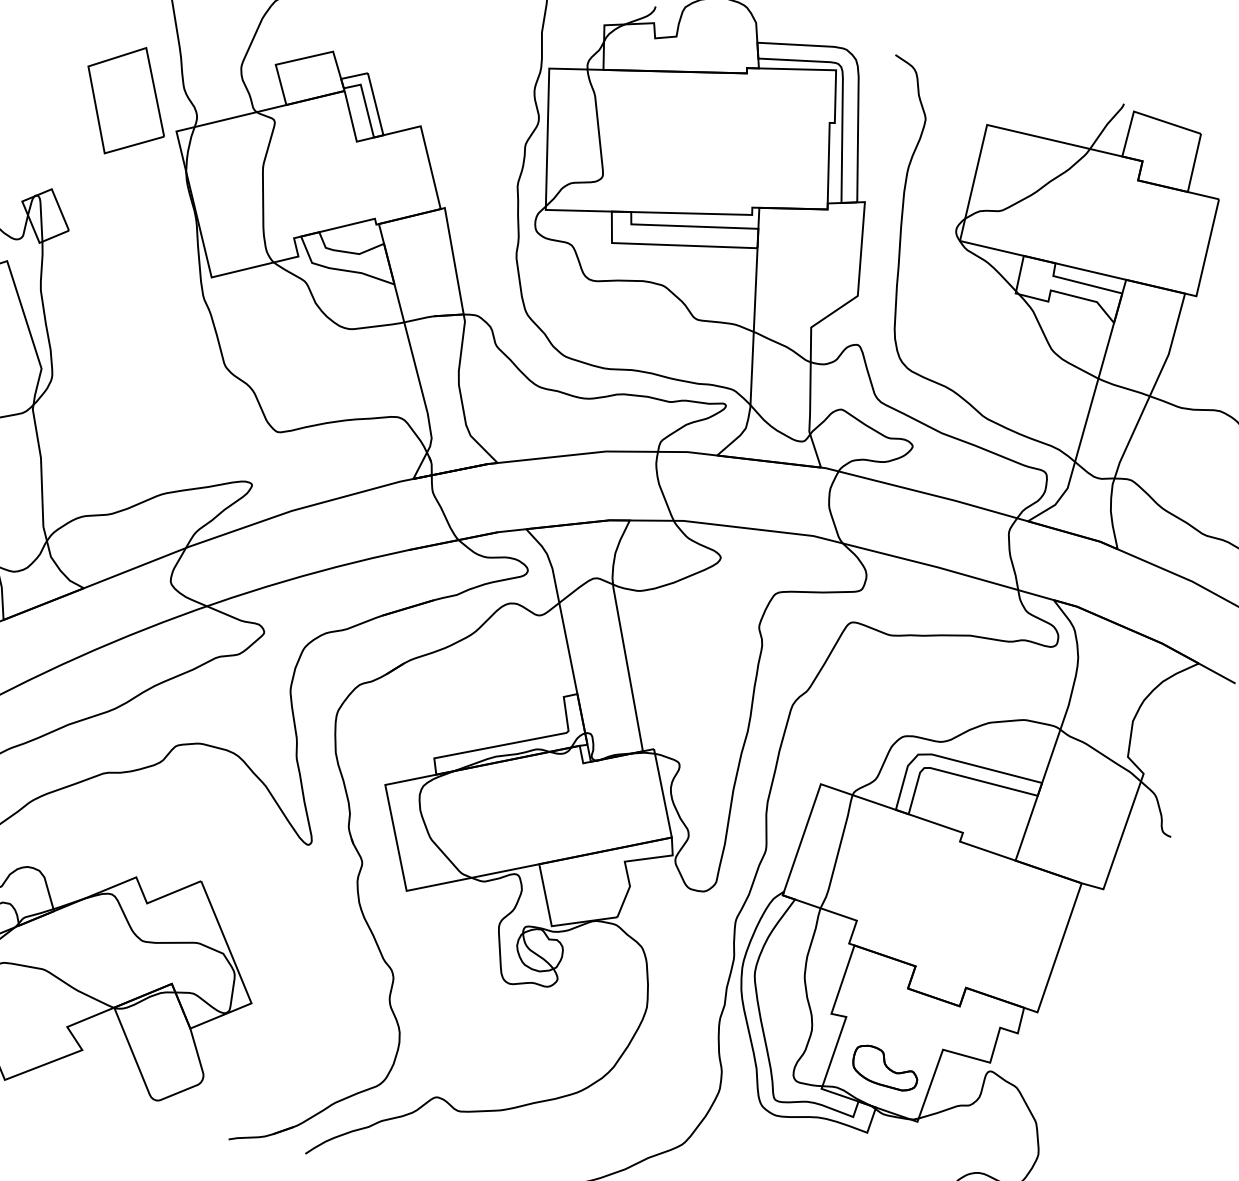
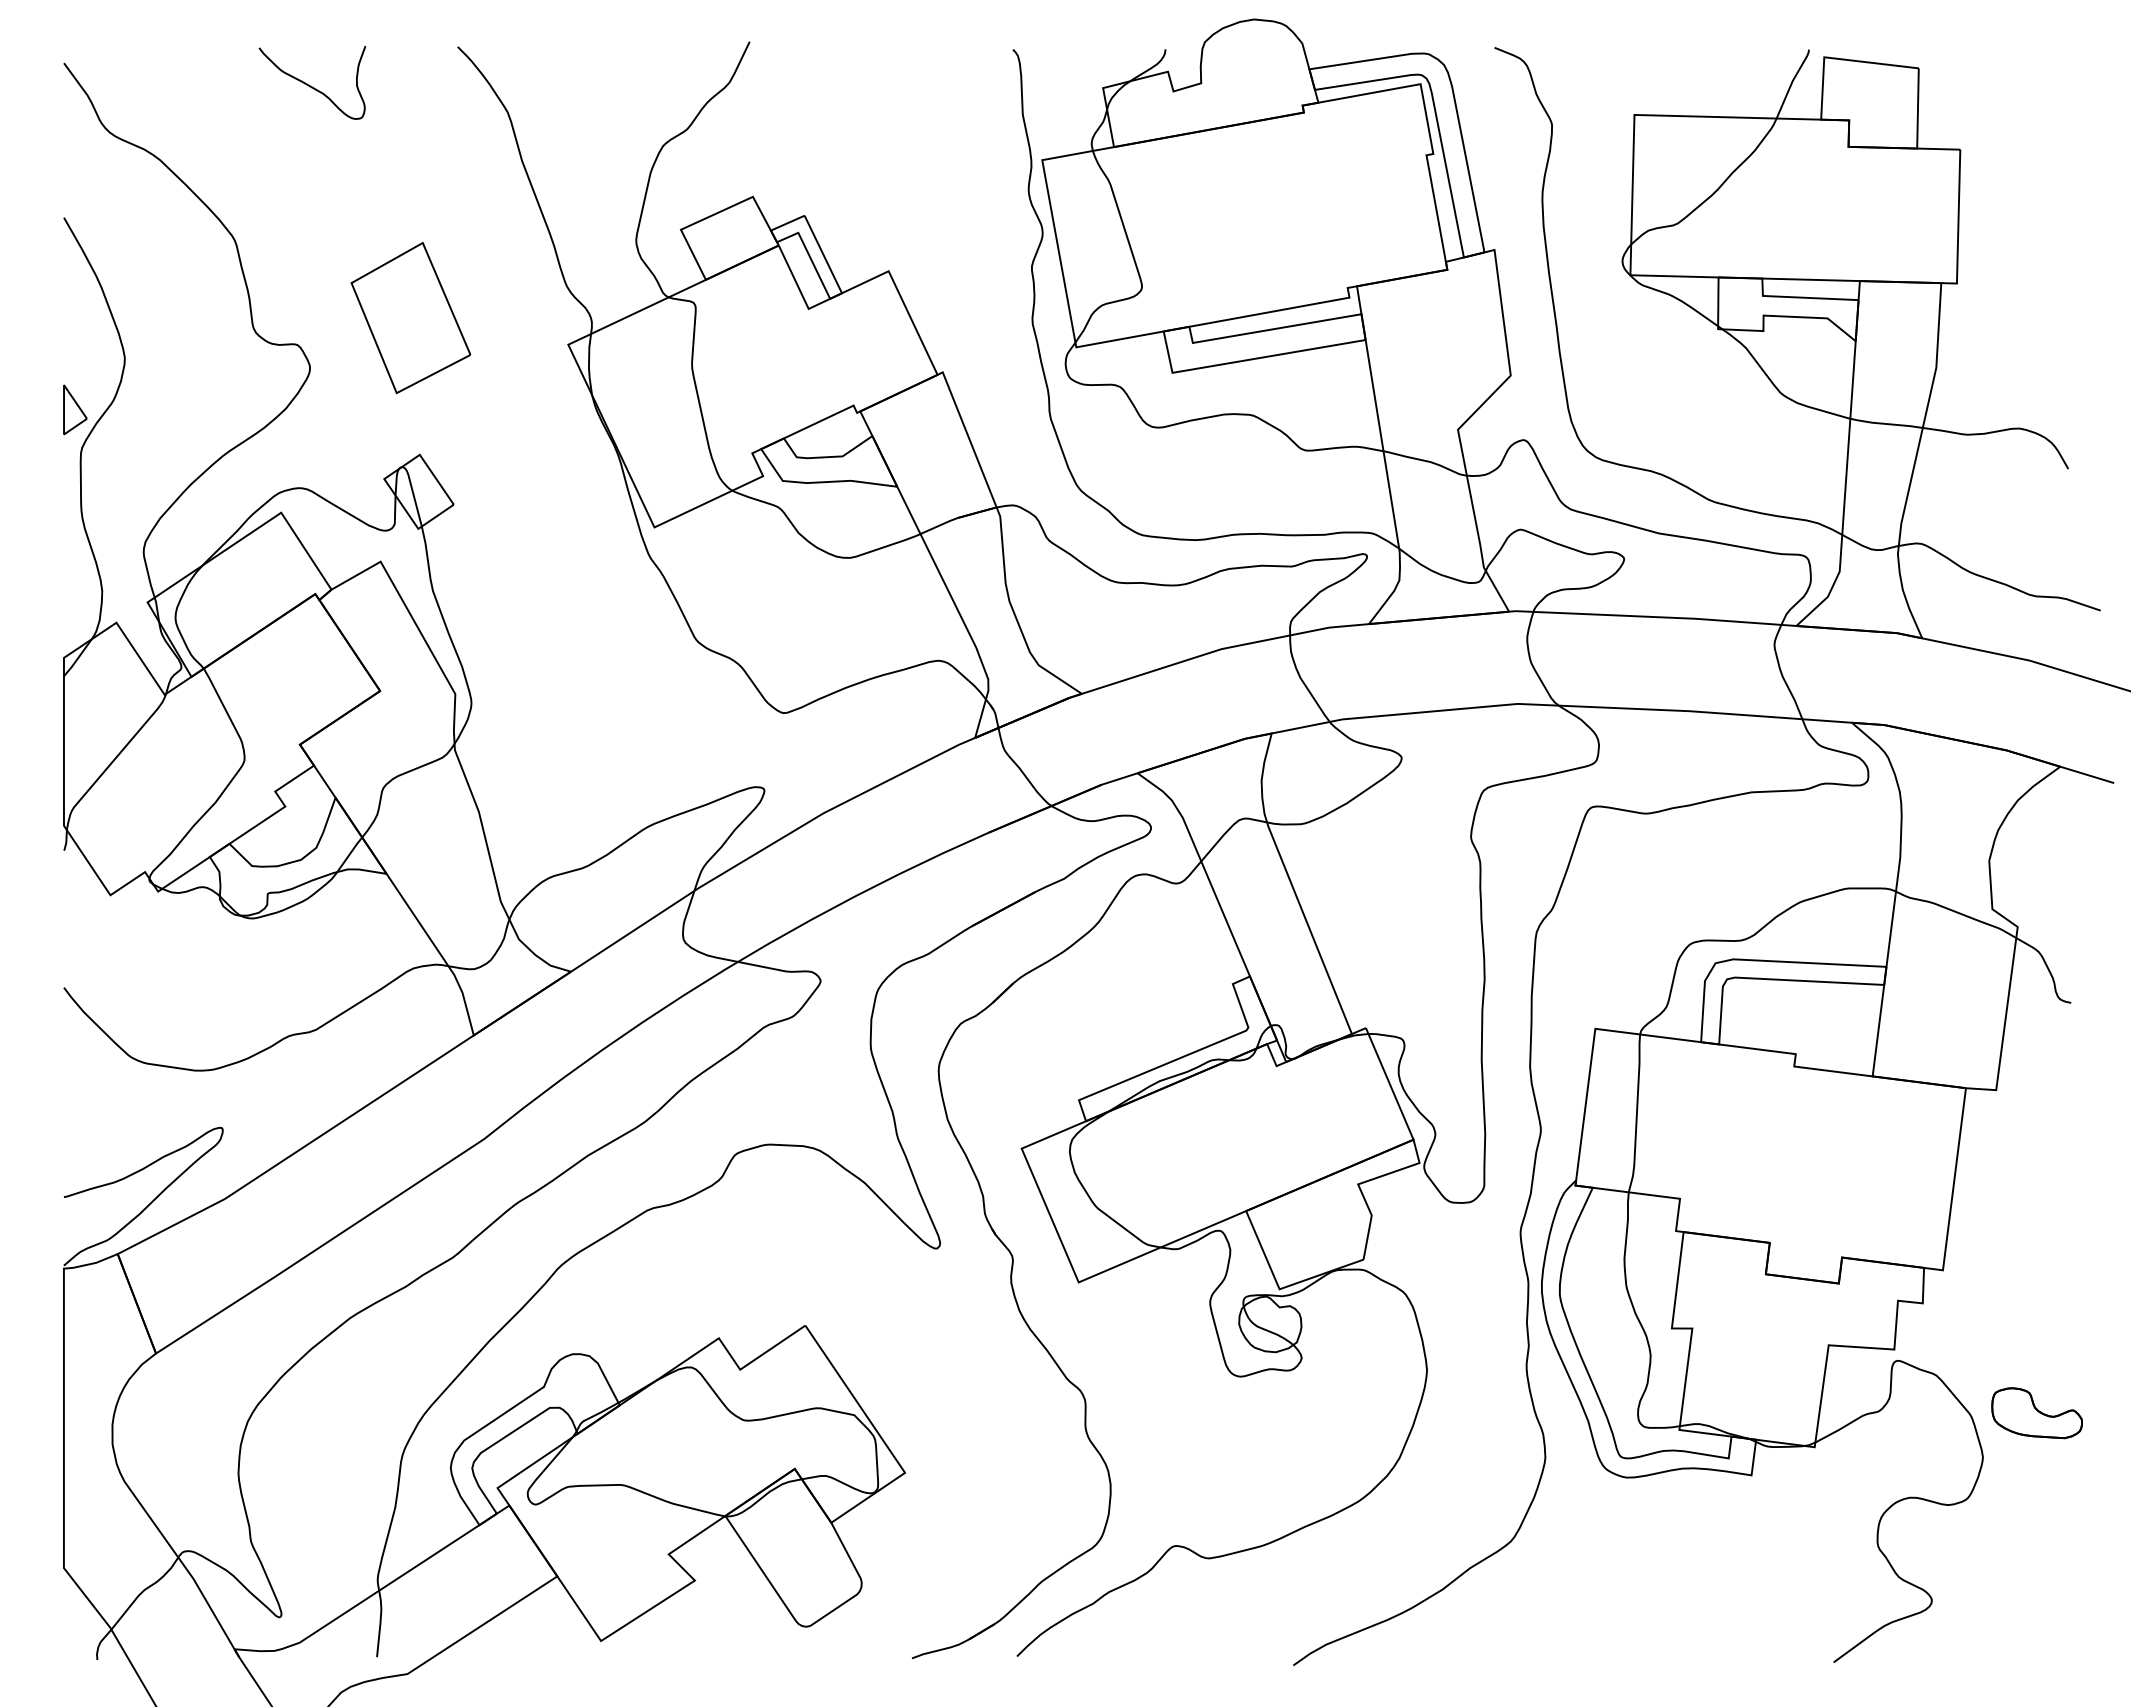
part: (125, 101) -> (410, 318), moved
part: (885, 1068) -> (2036, 1413), moved

